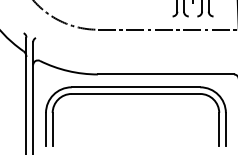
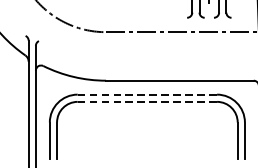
line: (136, 87) -> (147, 94), solid -> dashed
line: (136, 93) -> (147, 101), solid -> dashed

